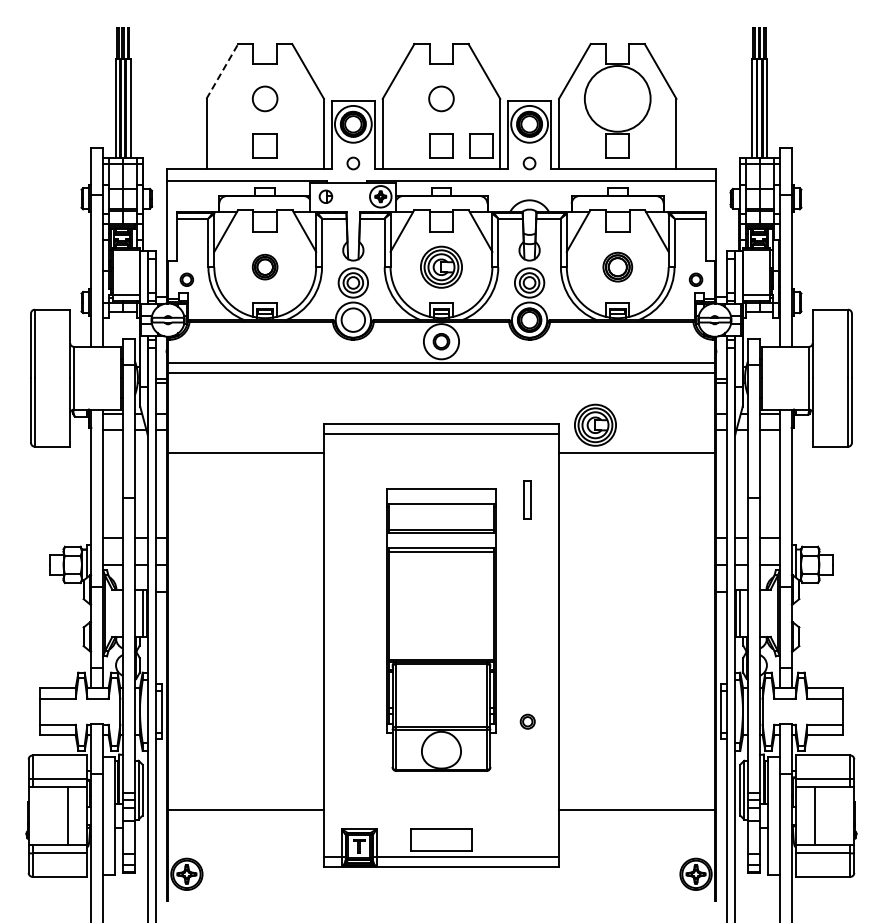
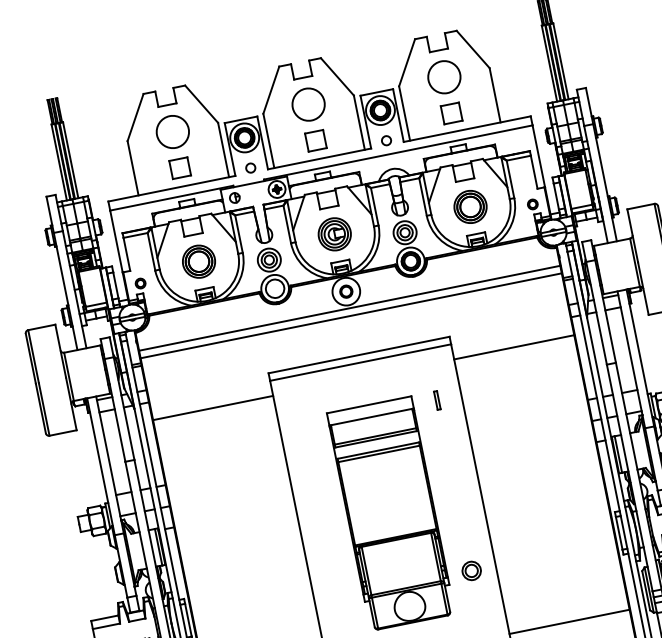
line: (222, 71) -> (135, 117), dashed -> solid
circle: (264, 98) -> (172, 131), size x1.67
circle: (441, 98) -> (308, 104), size x1.67
circle: (617, 98) -> (444, 77), size x0.62
part: (481, 145) -> (346, 134), removed
part: (264, 266) -> (198, 261), size x1.67
part: (617, 266) -> (470, 206), size x1.43
part: (595, 424) -> (477, 331), removed
part: (527, 500) -> (437, 400), size x0.62
part: (527, 721) -> (471, 570), size x1.67

